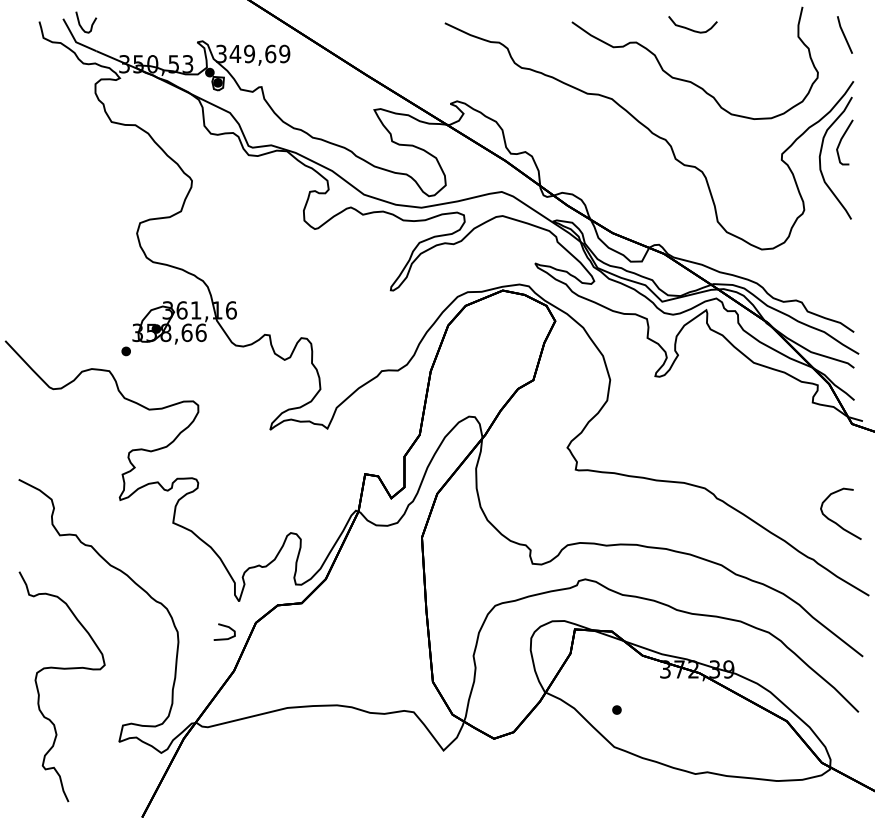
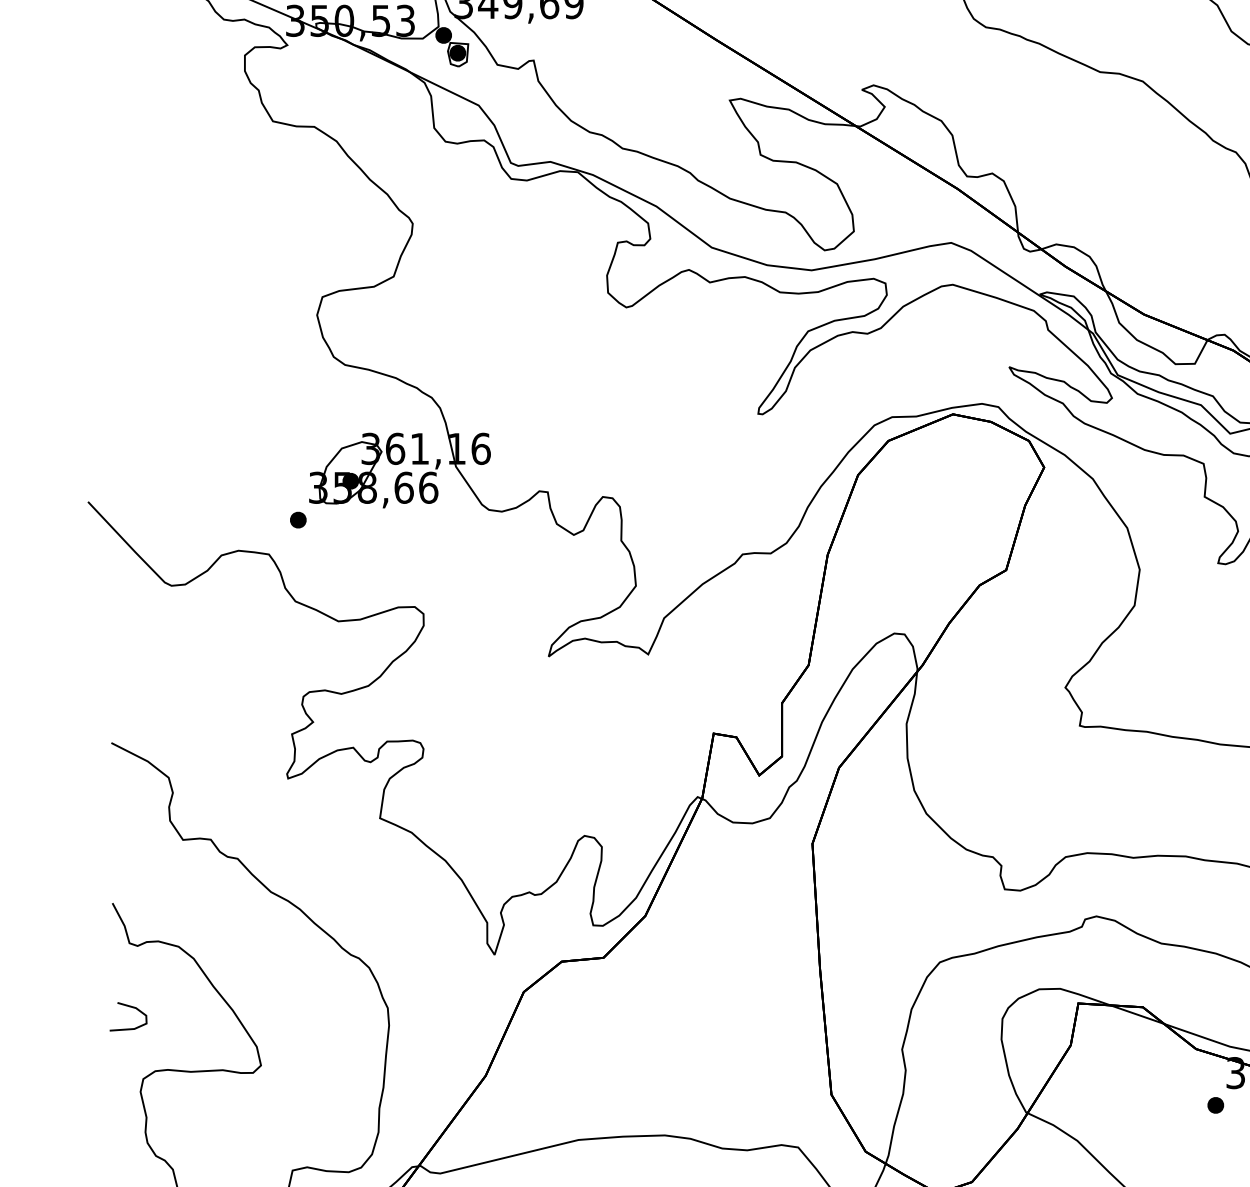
curve: (225, 627) -> (130, 1008), moved
part: (616, 709) -> (1214, 1104), moved

